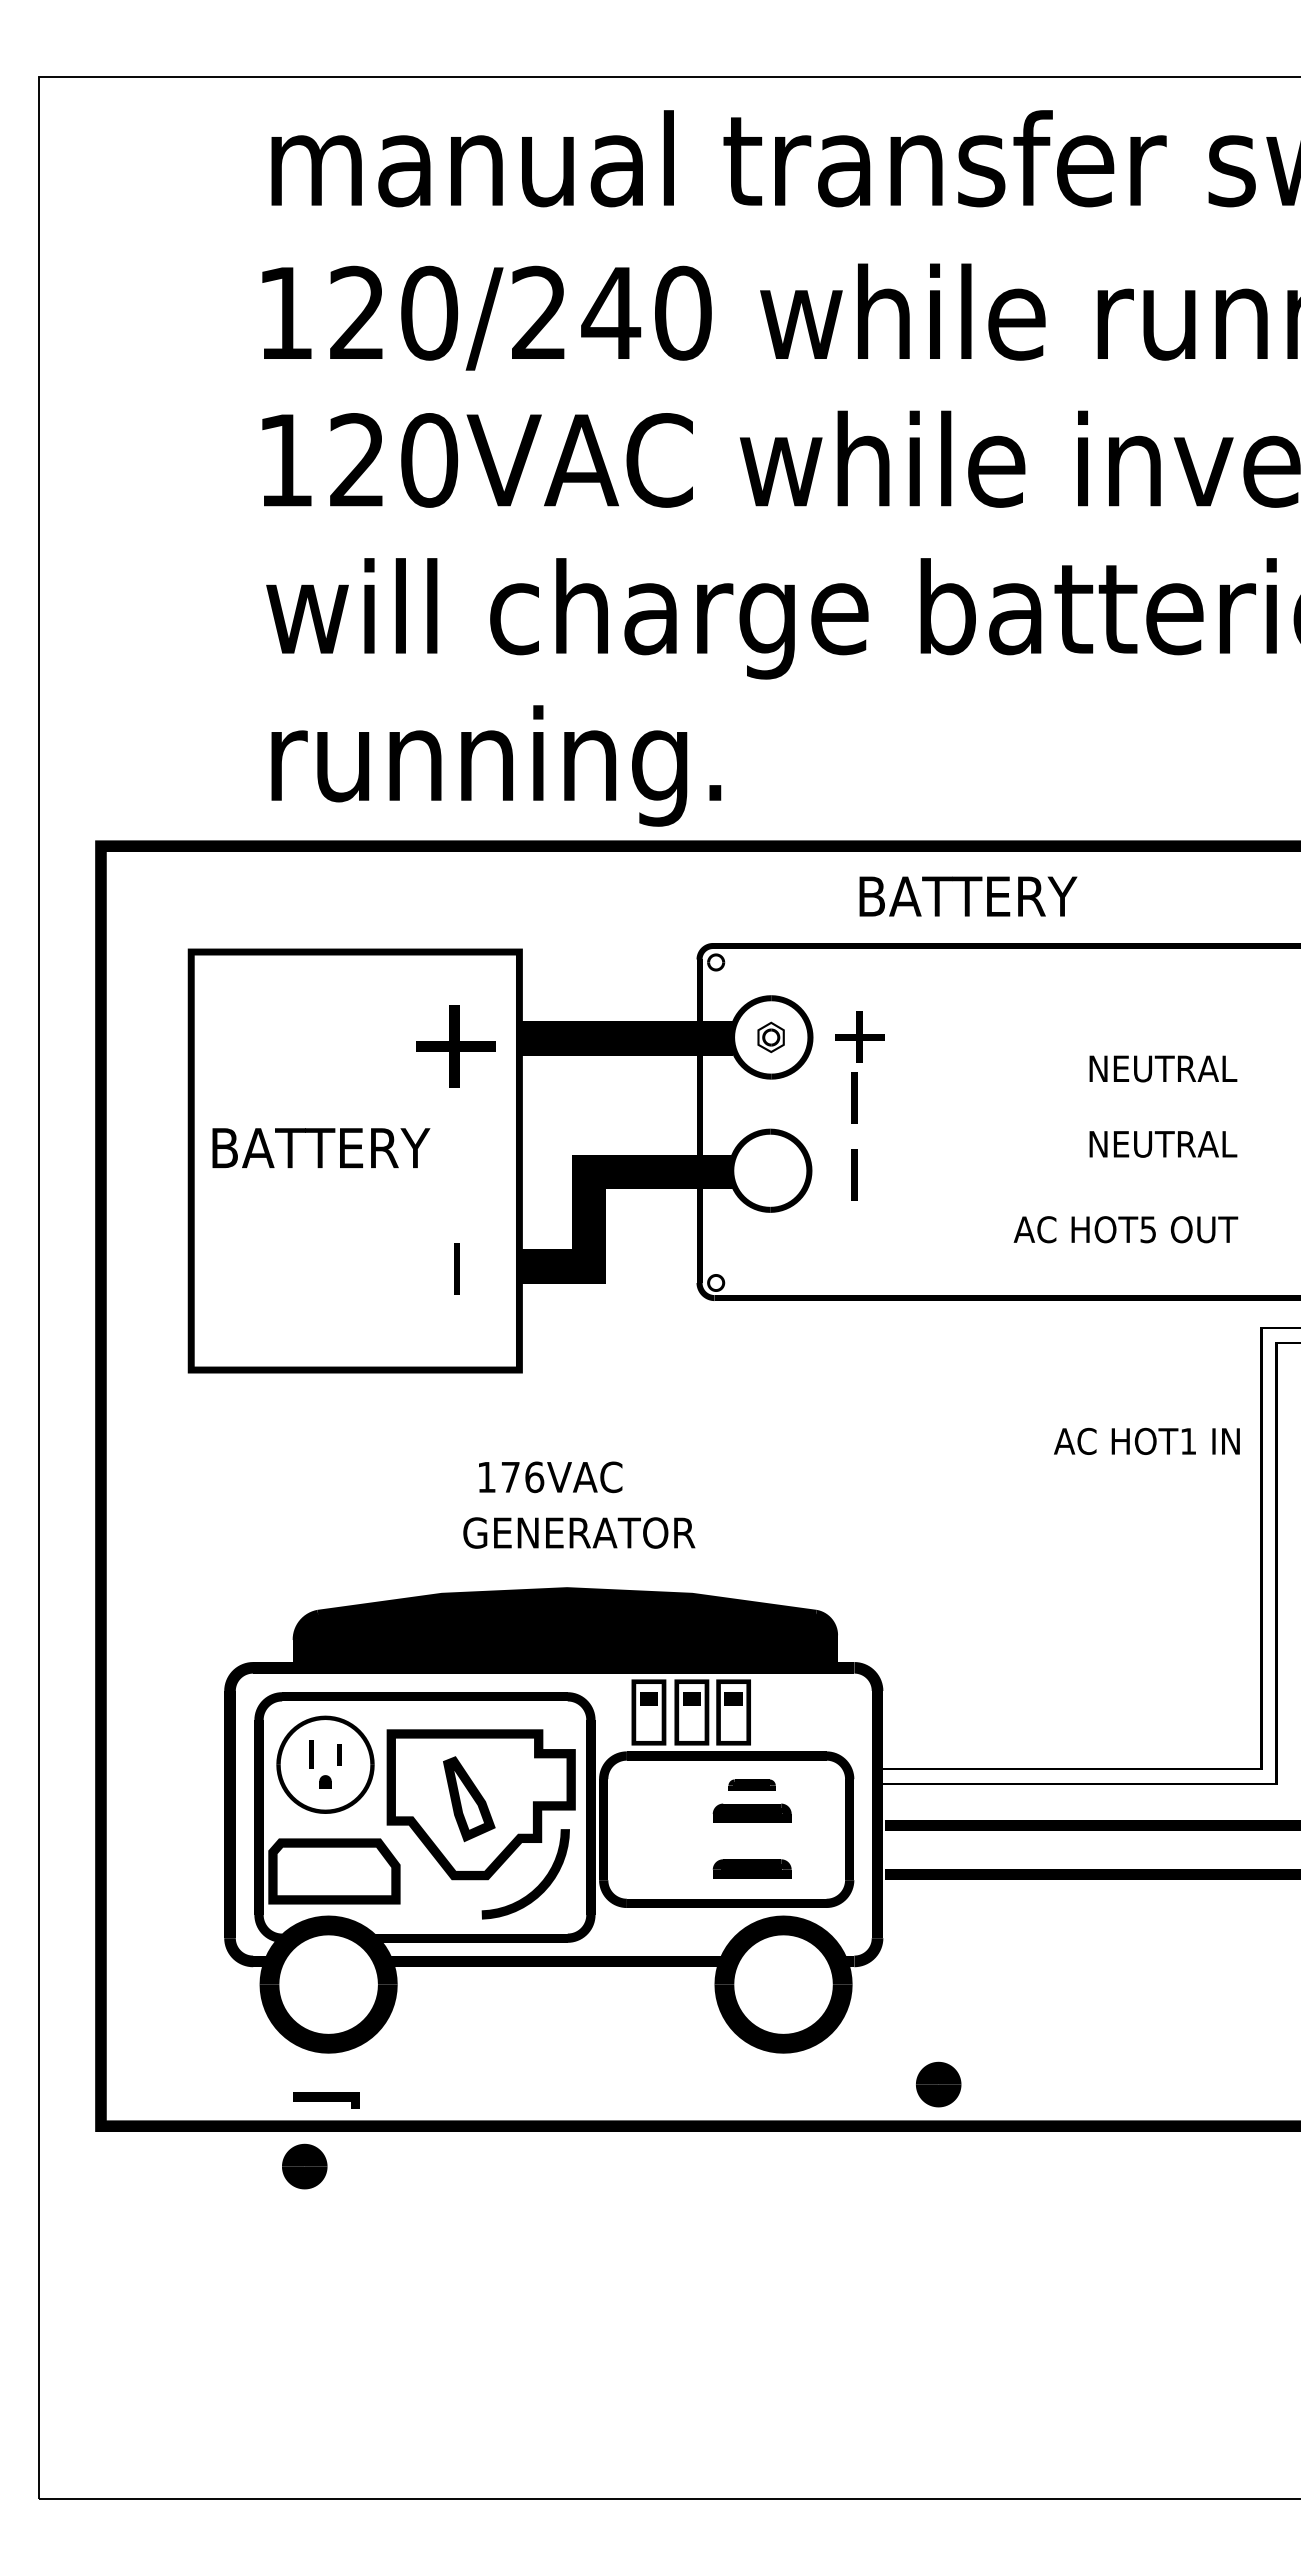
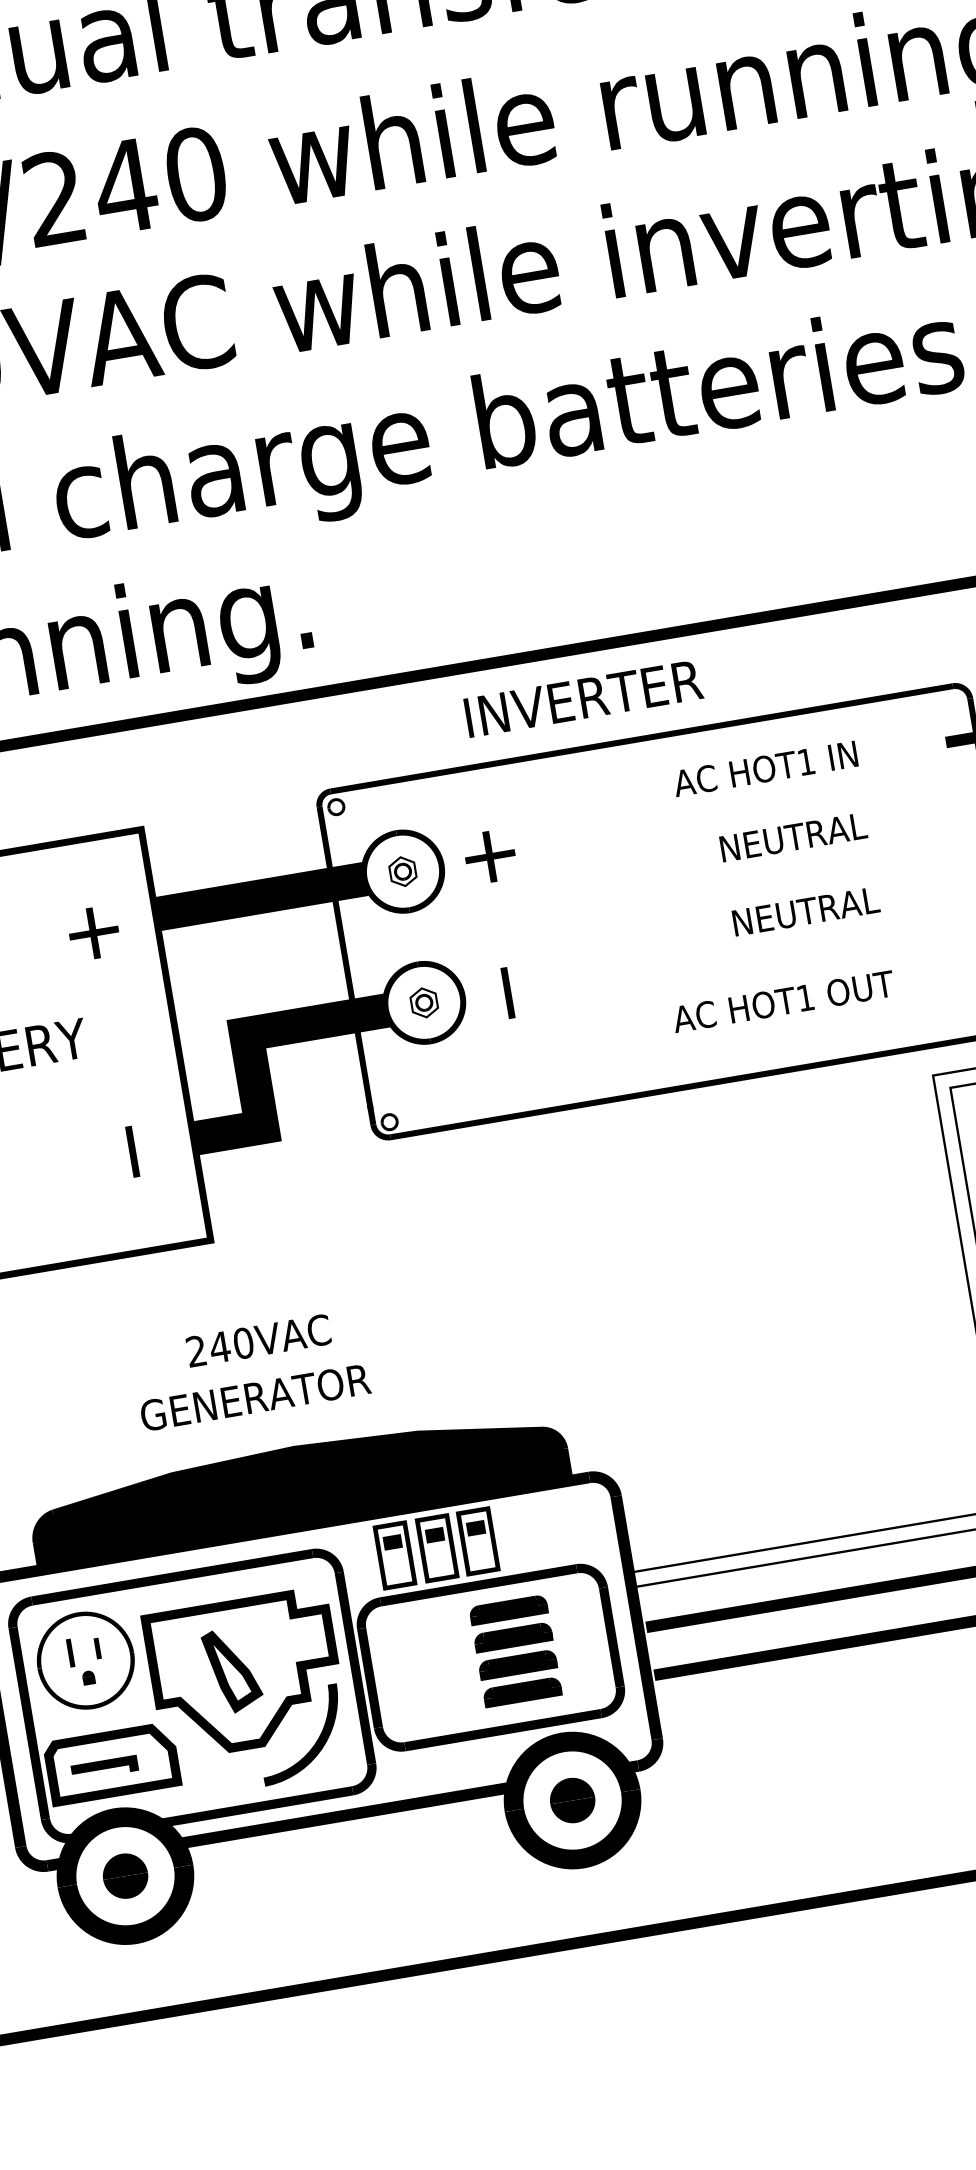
text: (981, 896) -> (586, 698), BATTERY -> INVERTER
part: (454, 1046) -> (93, 933), size x0.62
line: (854, 1097) -> (494, 916), removed
part: (770, 1170) -> (424, 1002), added
text: (1147, 1229) -> (804, 997), HOT5 -> HOT1
text: (1146, 1440) -> (764, 768), moved
text: (510, 1476) -> (219, 1346), 176VAC -> 240VAC
text: (579, 1532) -> (255, 1397), moved
part: (751, 1784) -> (507, 1609), size x1.67
part: (751, 1840) -> (517, 1664), added
part: (938, 2084) -> (572, 1800), moved
line: (326, 2100) -> (105, 1768), moved
part: (304, 2166) -> (125, 1876), moved

